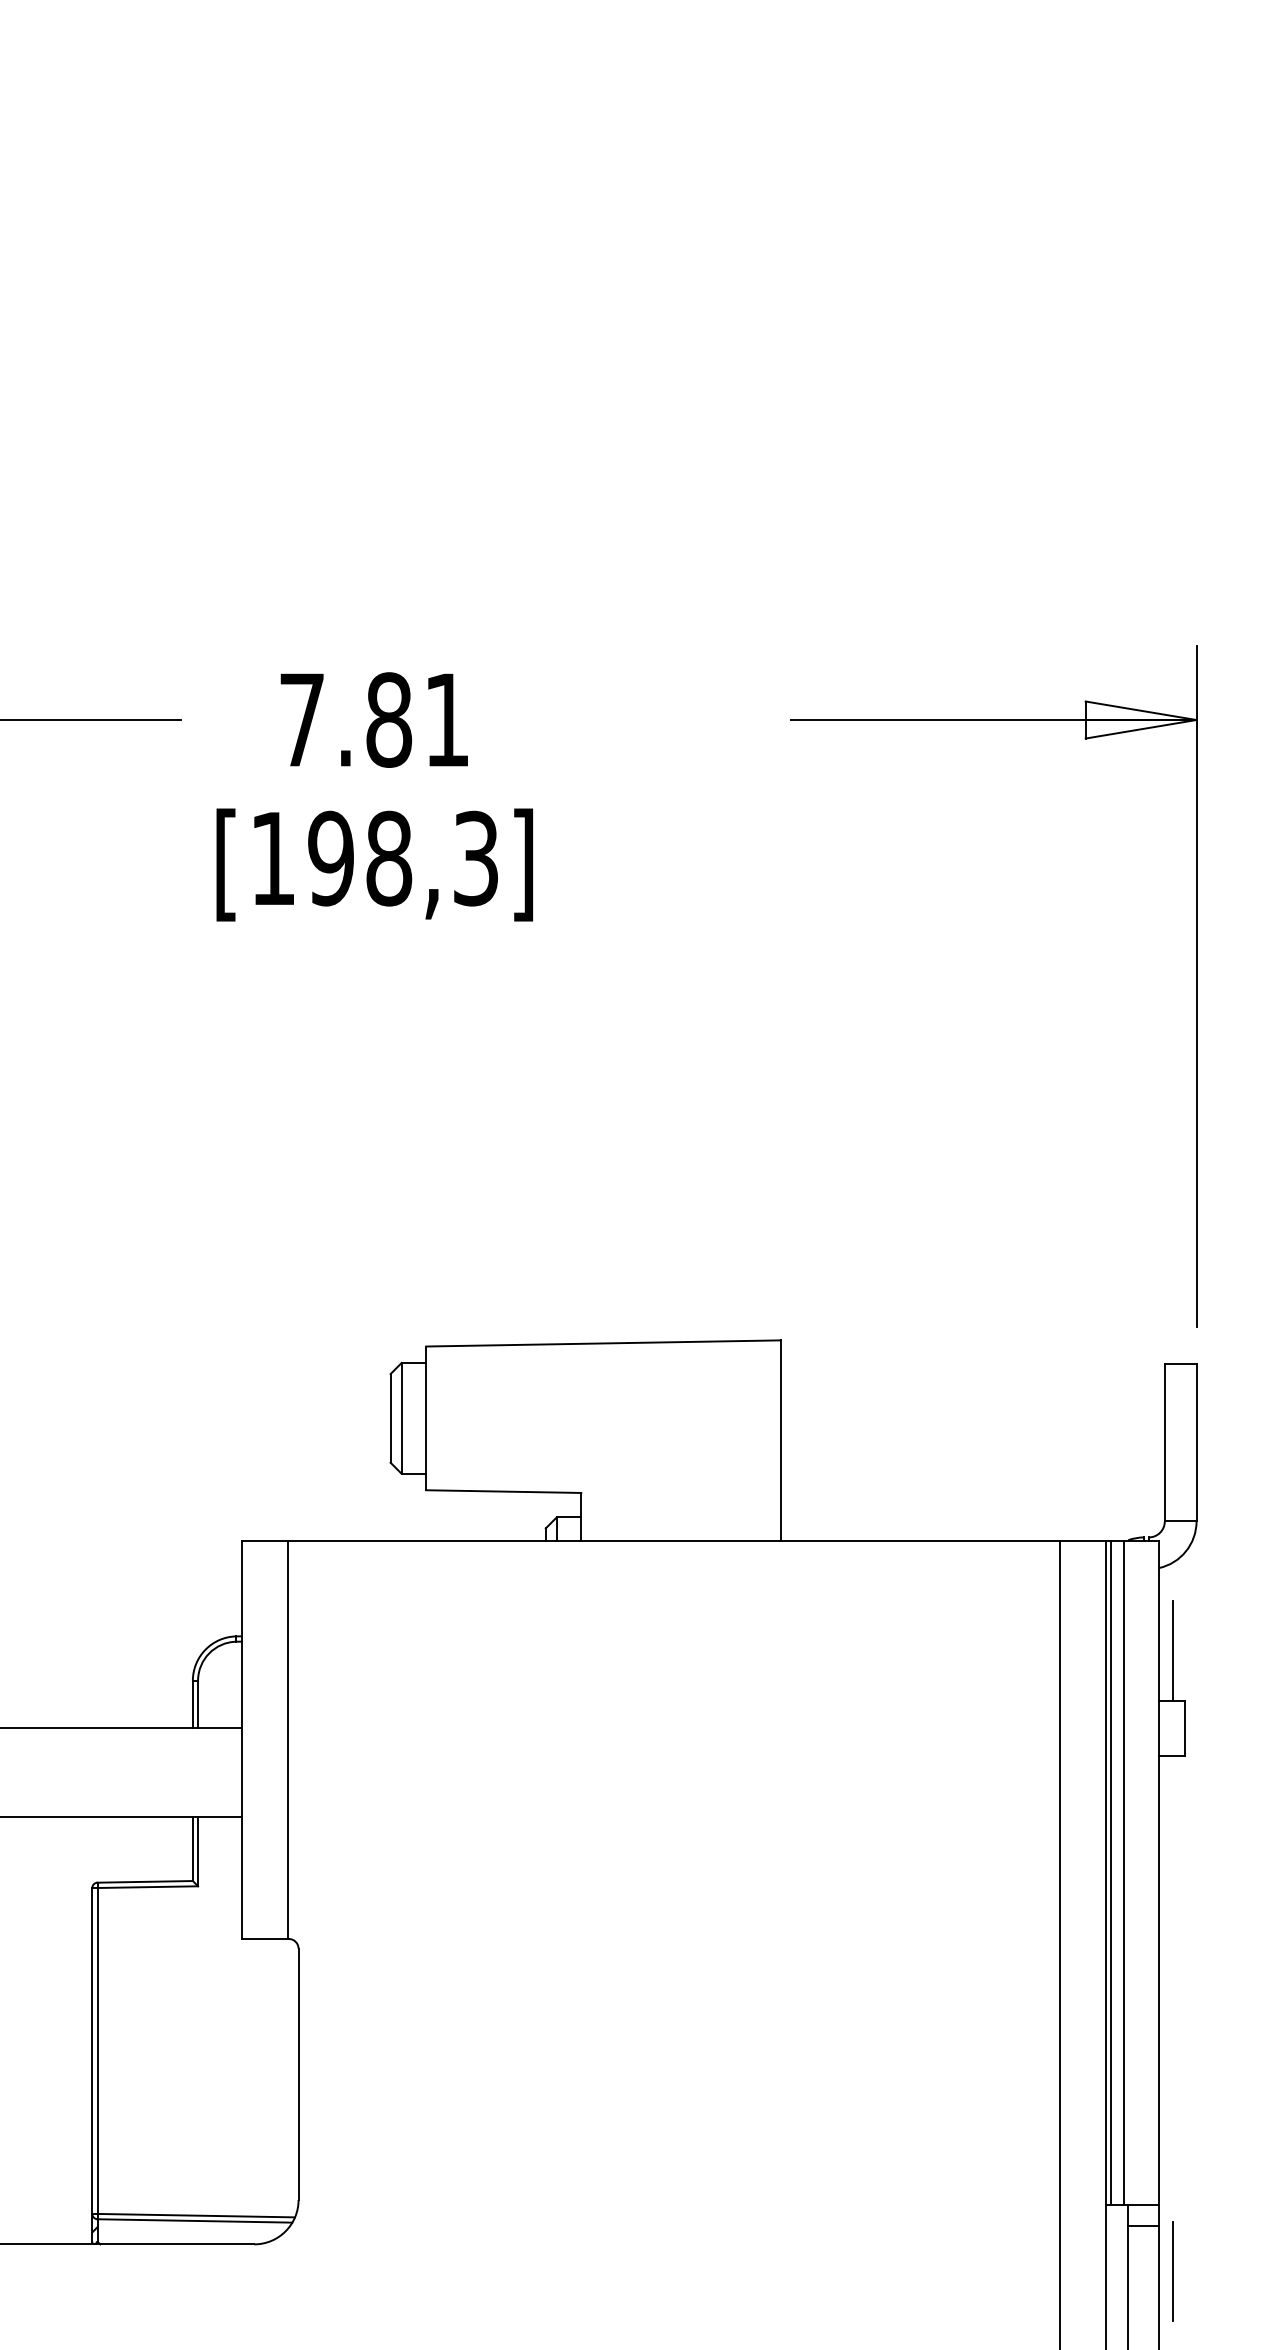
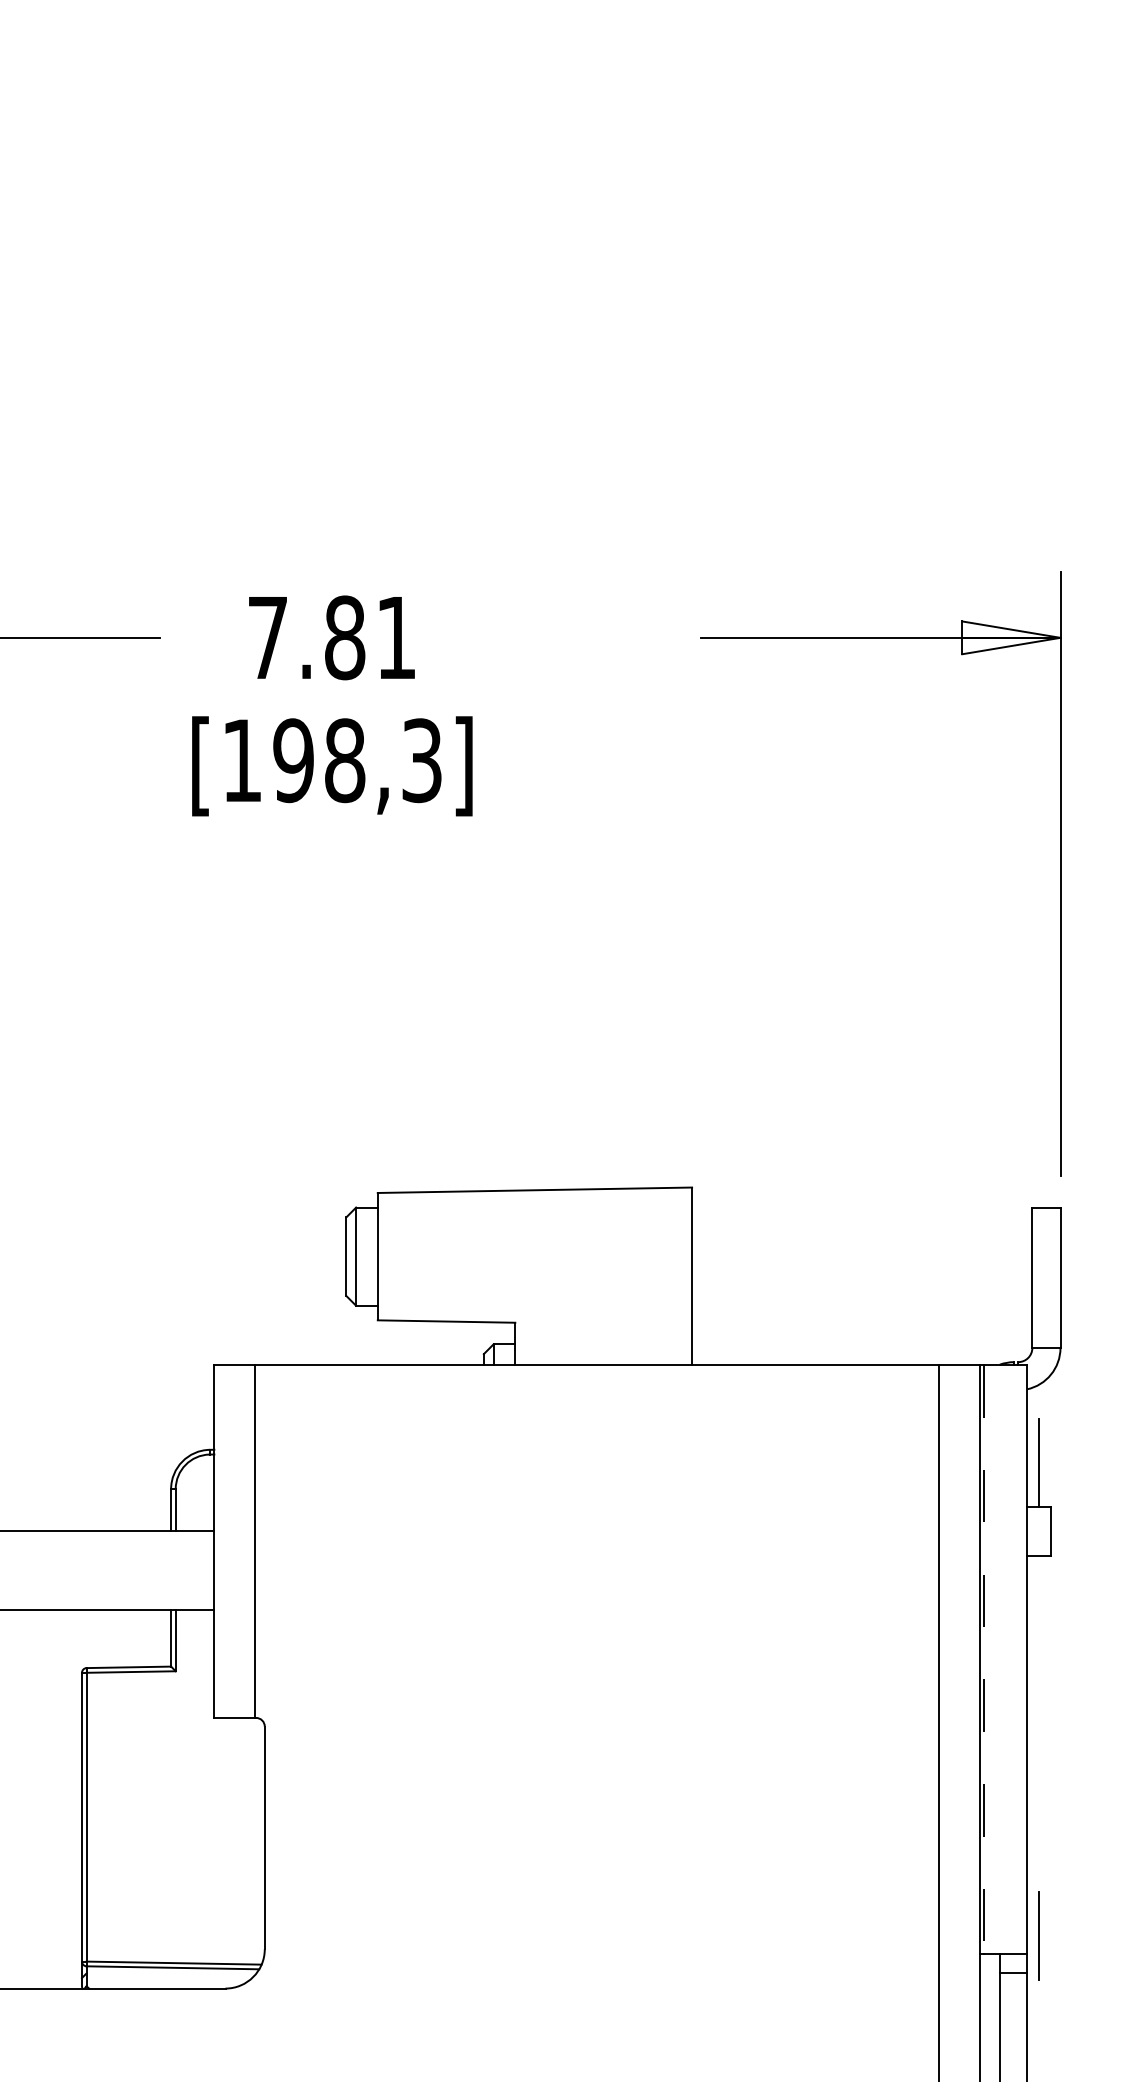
line: (1123, 1872) -> (995, 1659), removed
line: (1110, 1873) -> (984, 1659), solid -> dashed
line: (1172, 2271) -> (1039, 1935), moved

